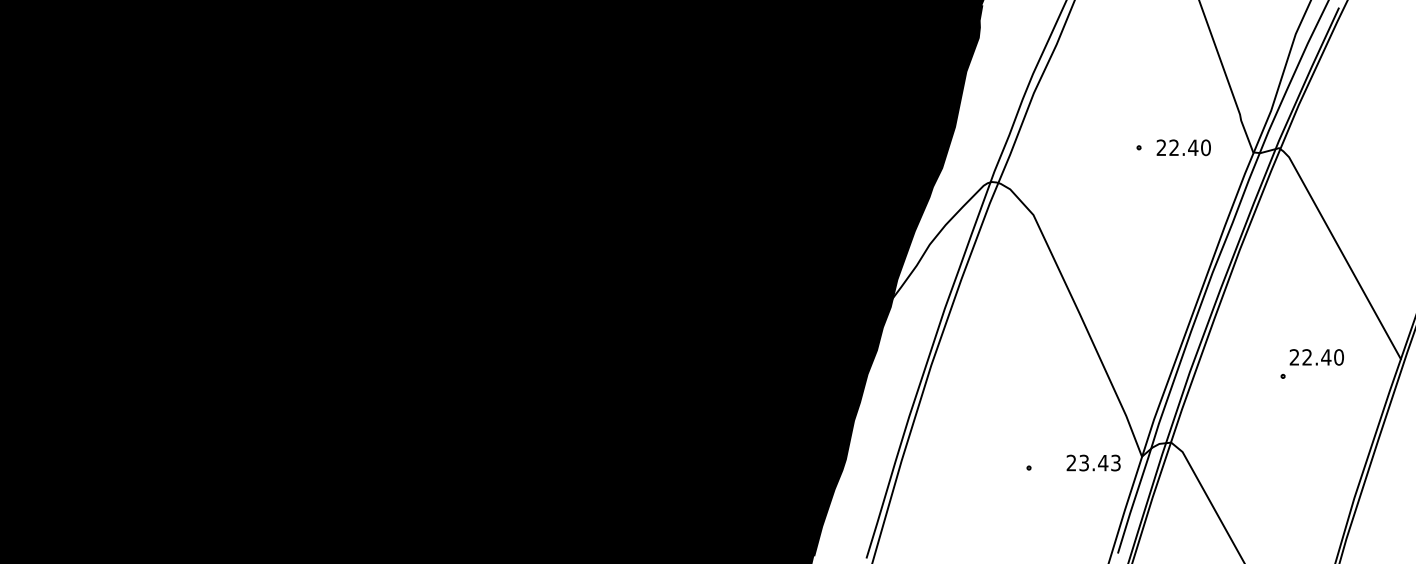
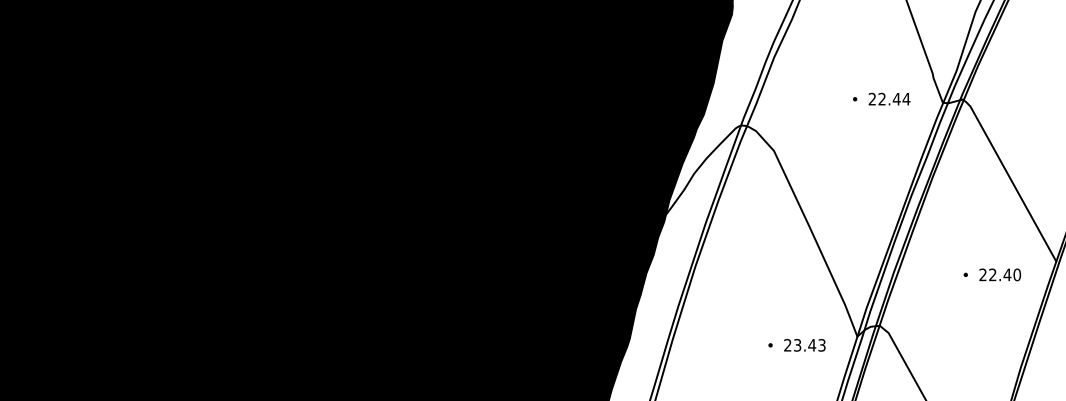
text: (1205, 147) -> (906, 98), 22.40 -> 22.44
text: (1316, 357) -> (999, 274), moved
text: (1093, 462) -> (804, 344), moved

